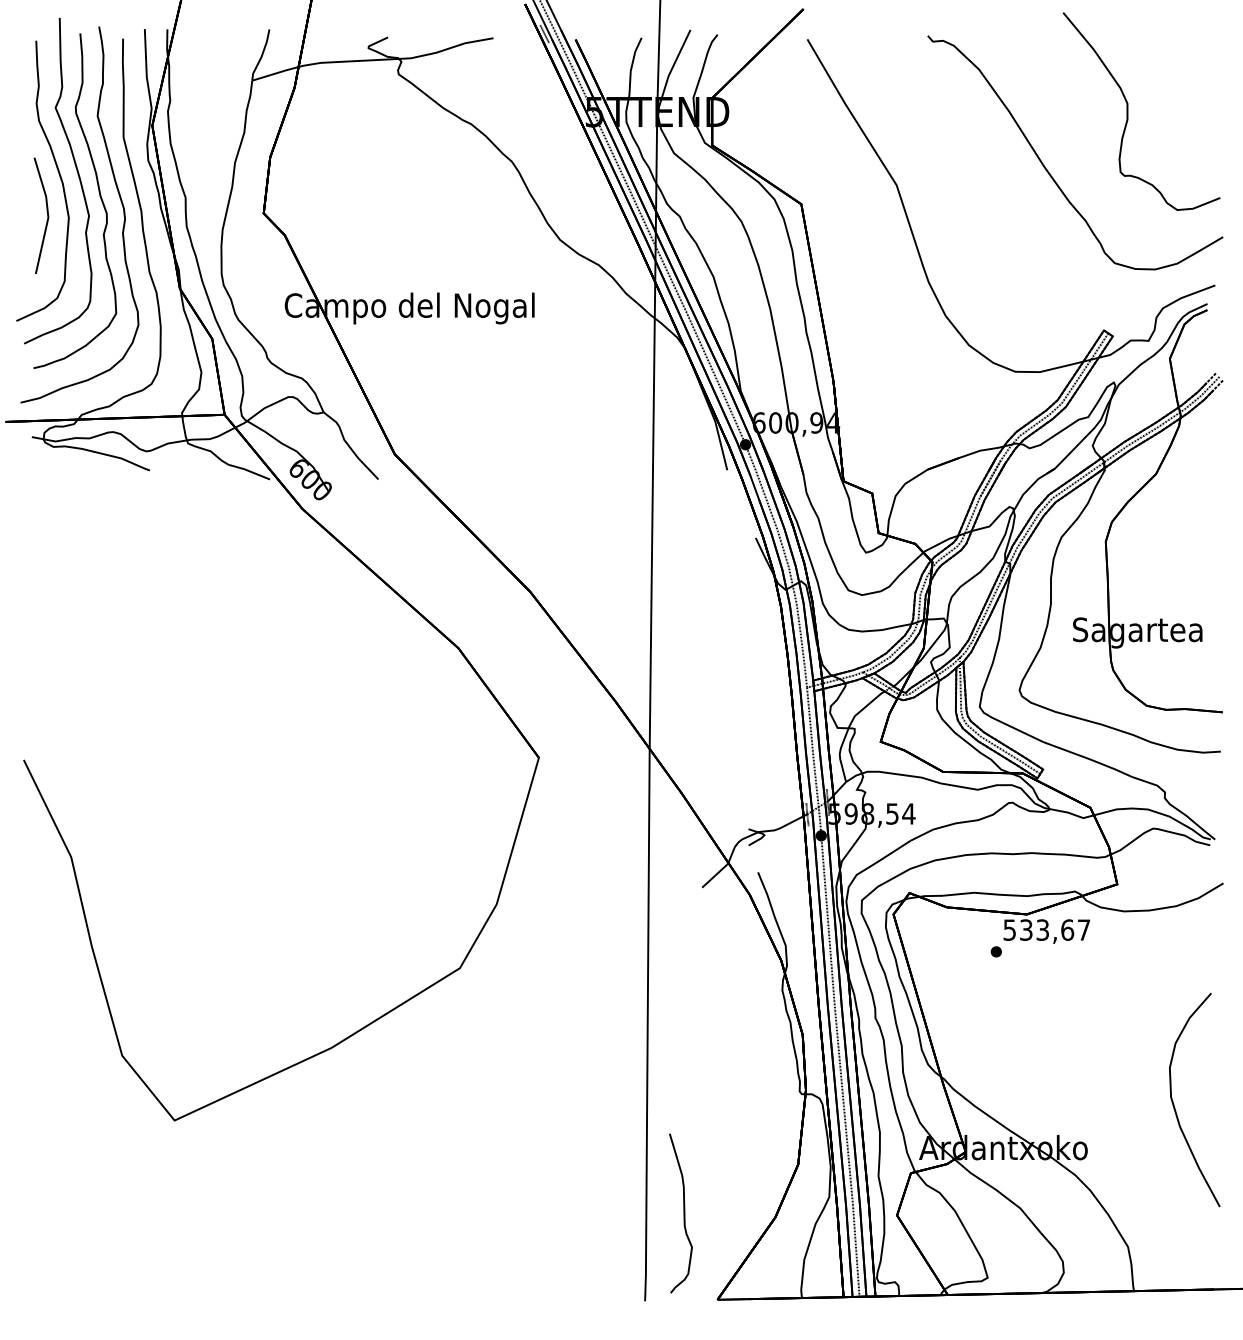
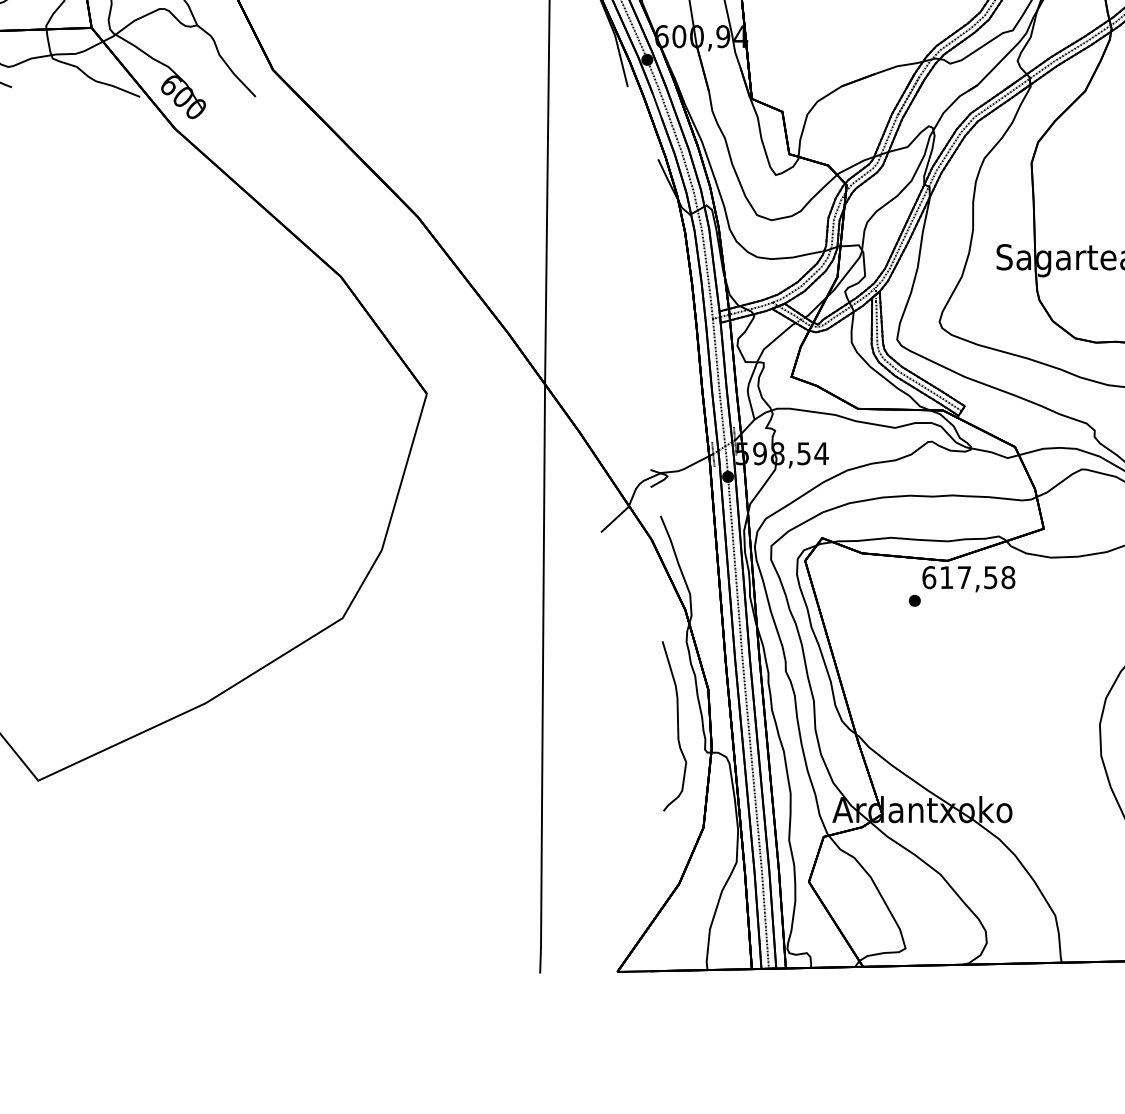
text: (1046, 929) -> (968, 576), 533,67 -> 617,58
curve: (683, 1213) -> (677, 726), moved

